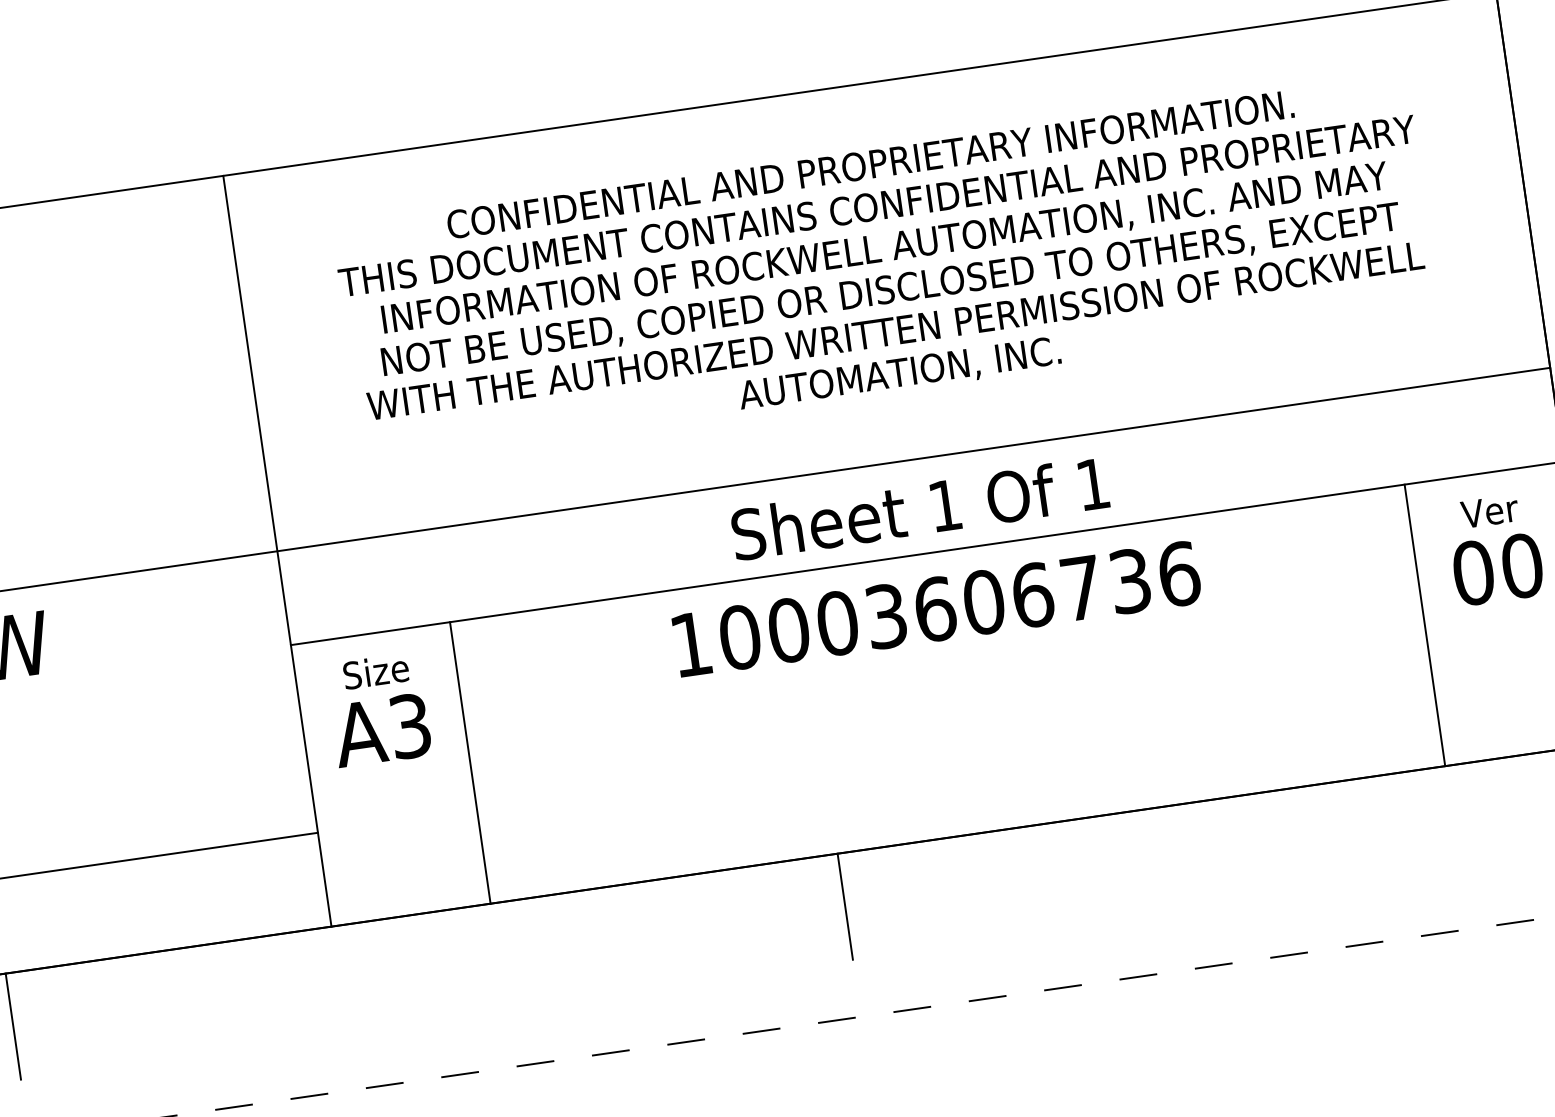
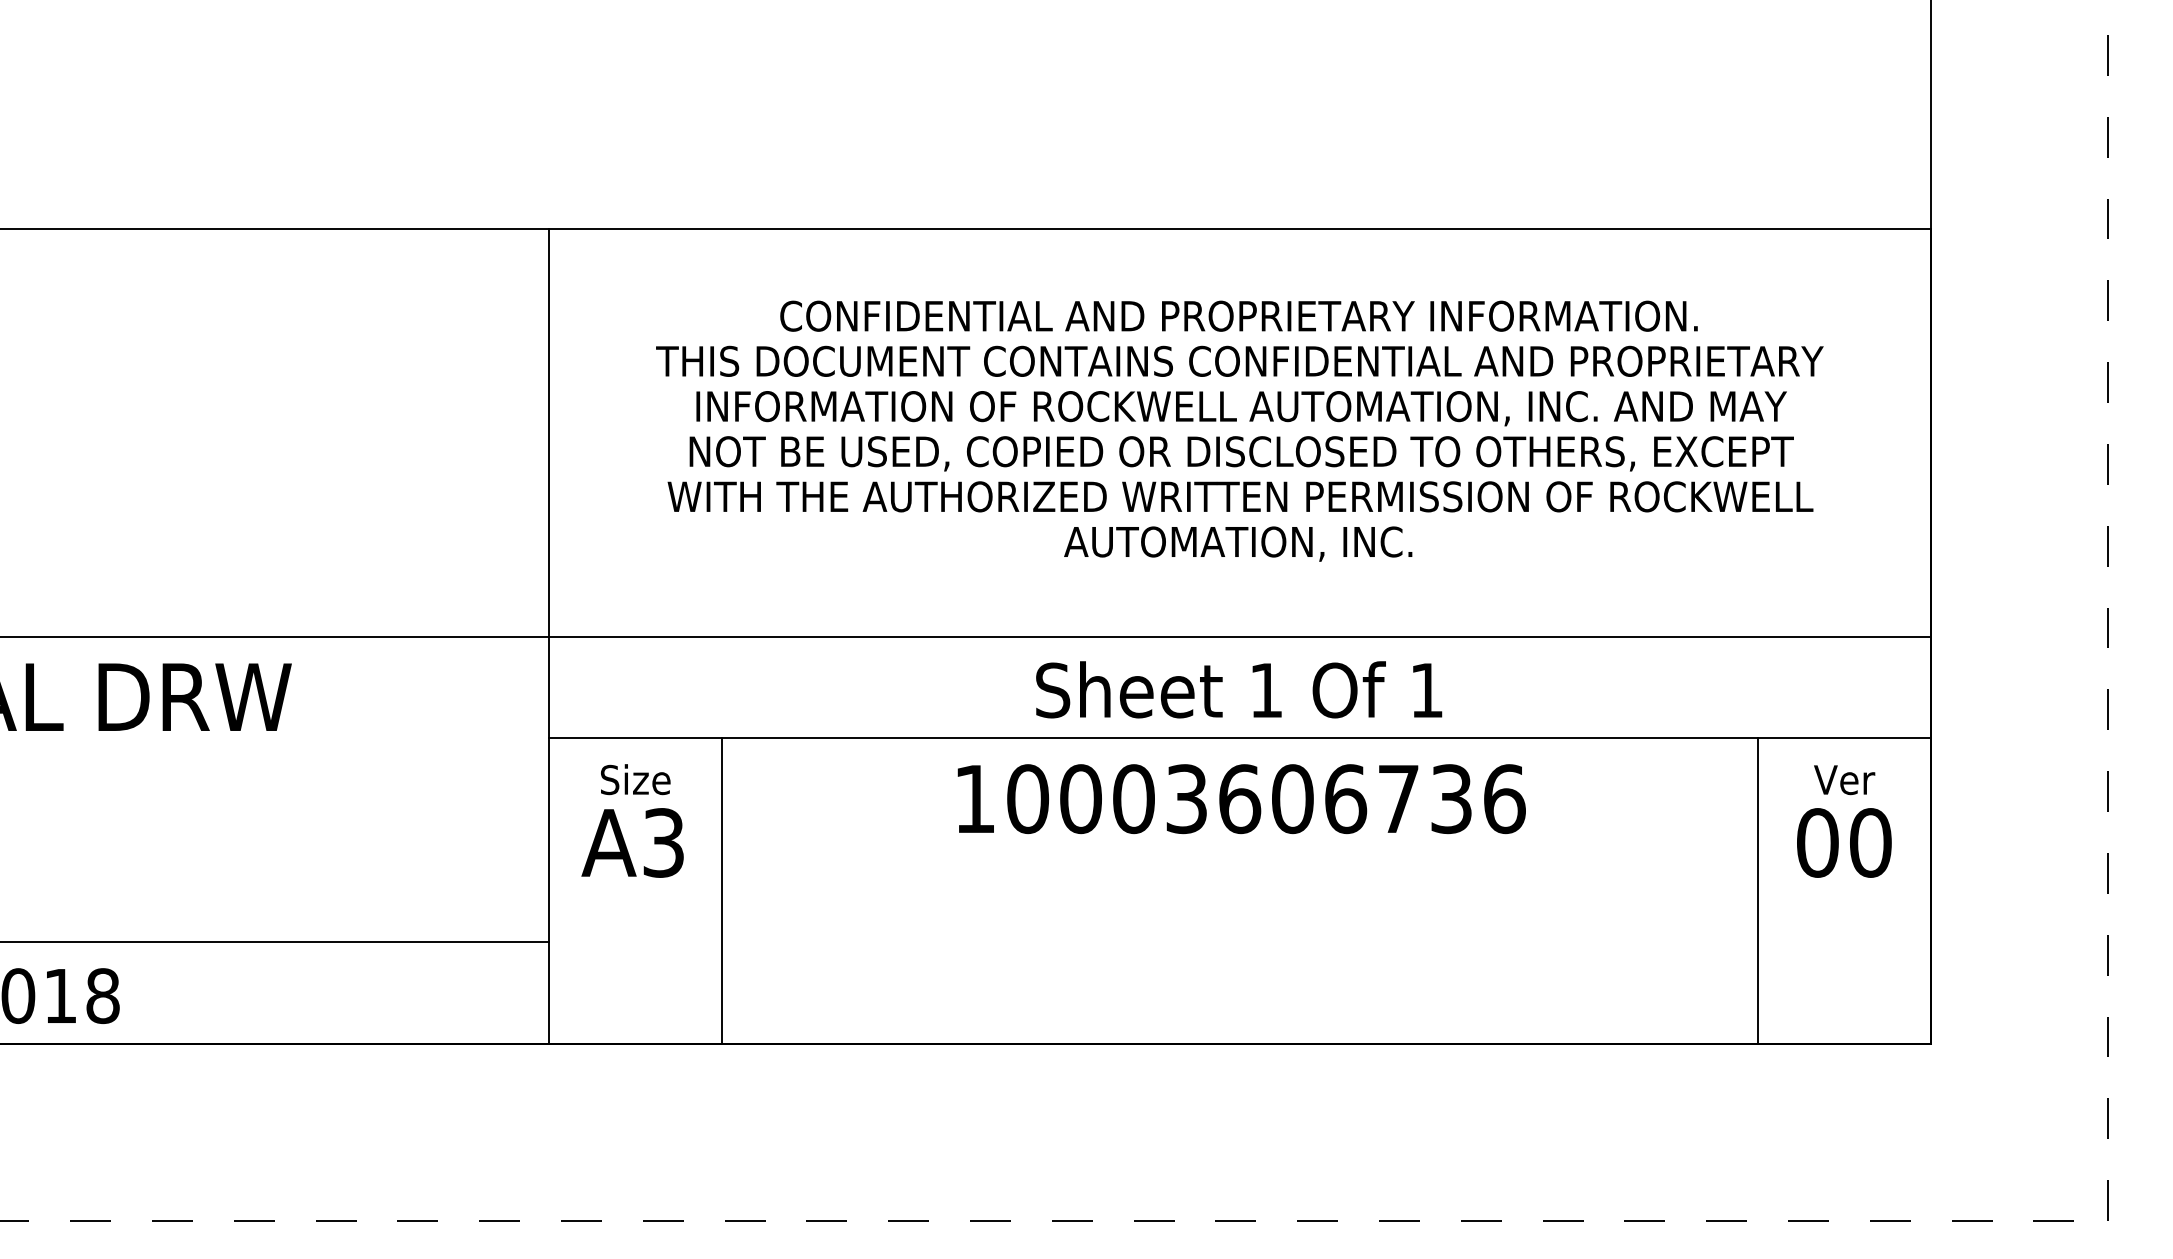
line: (845, 906) -> (1098, 1101), removed
line: (13, 1026) -> (195, 1101), removed

